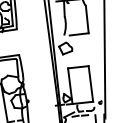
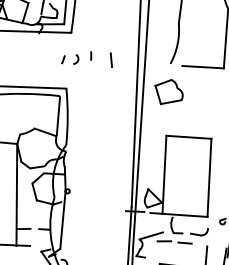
part: (26, 39) -> (88, 58), added

